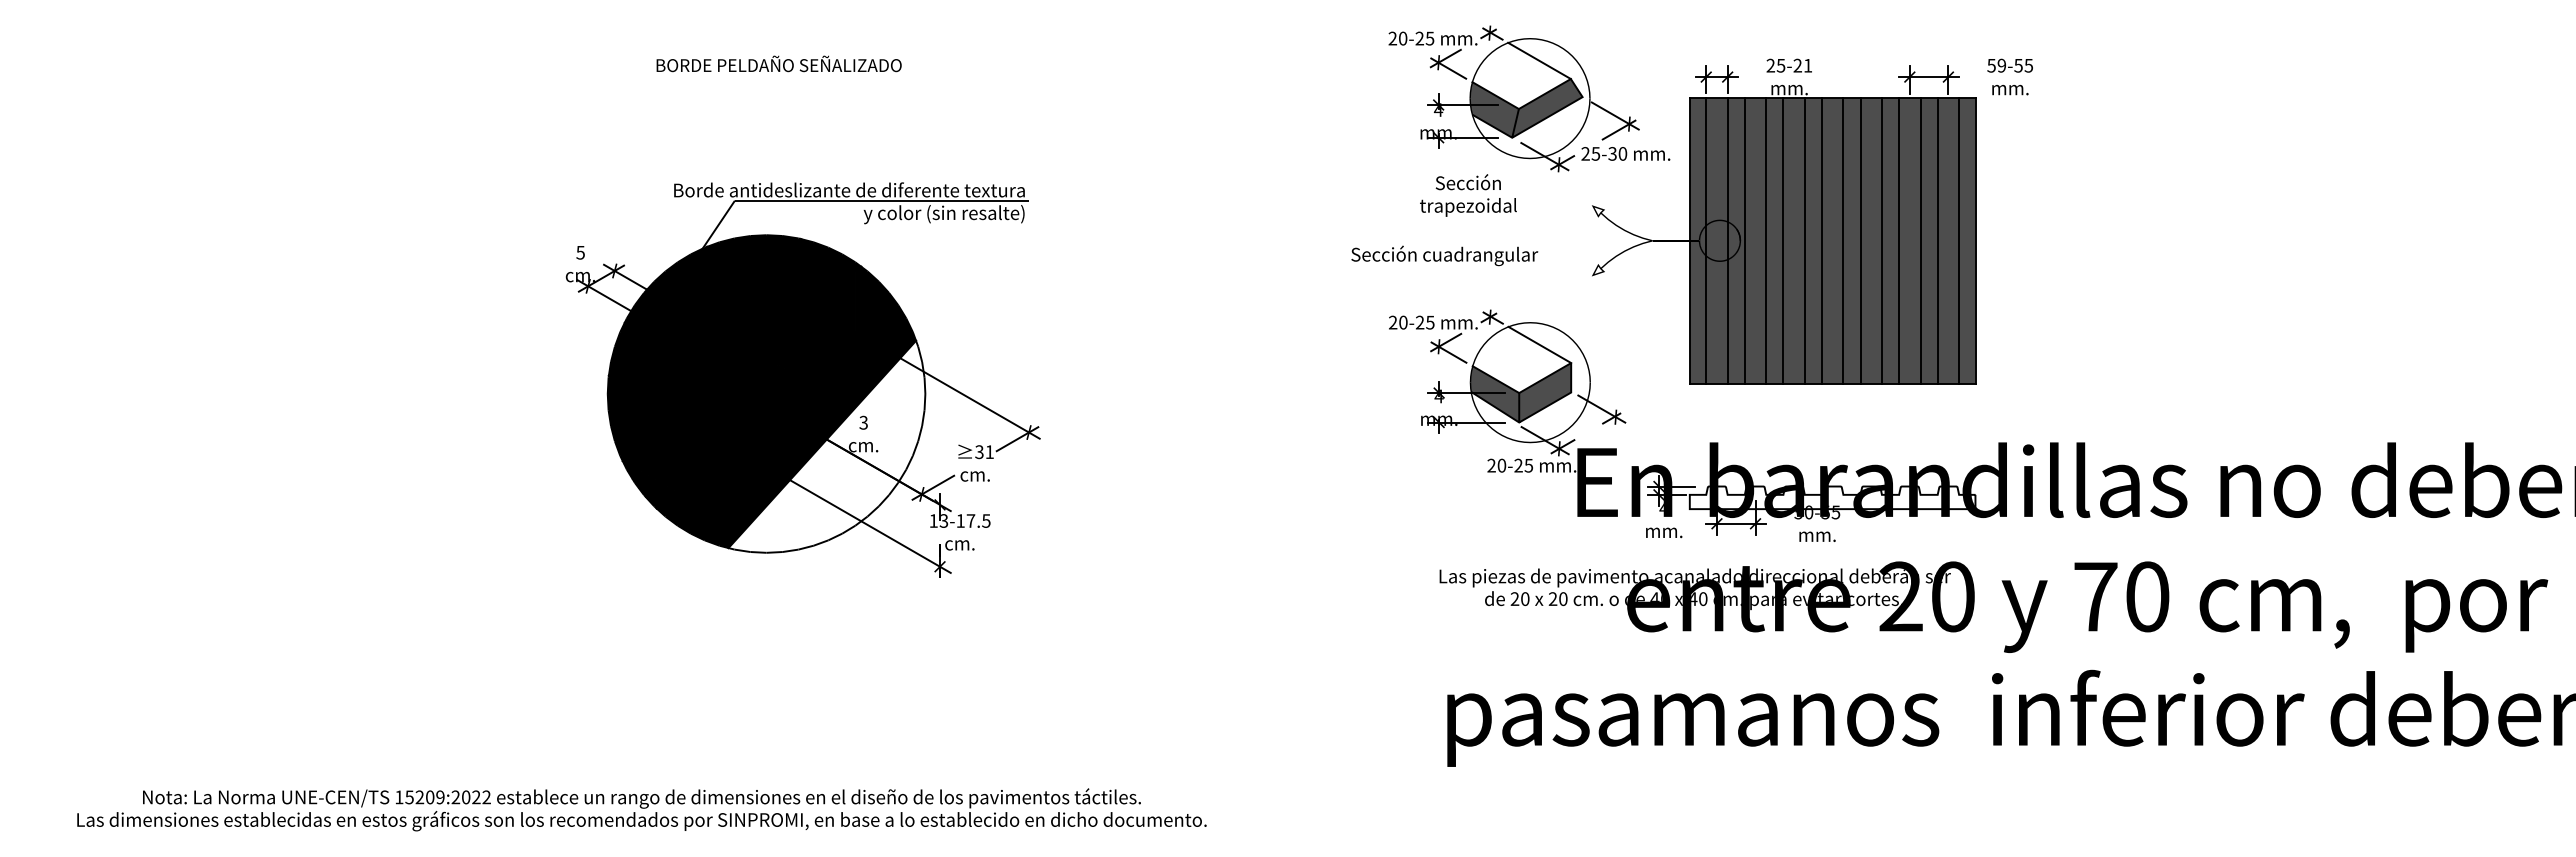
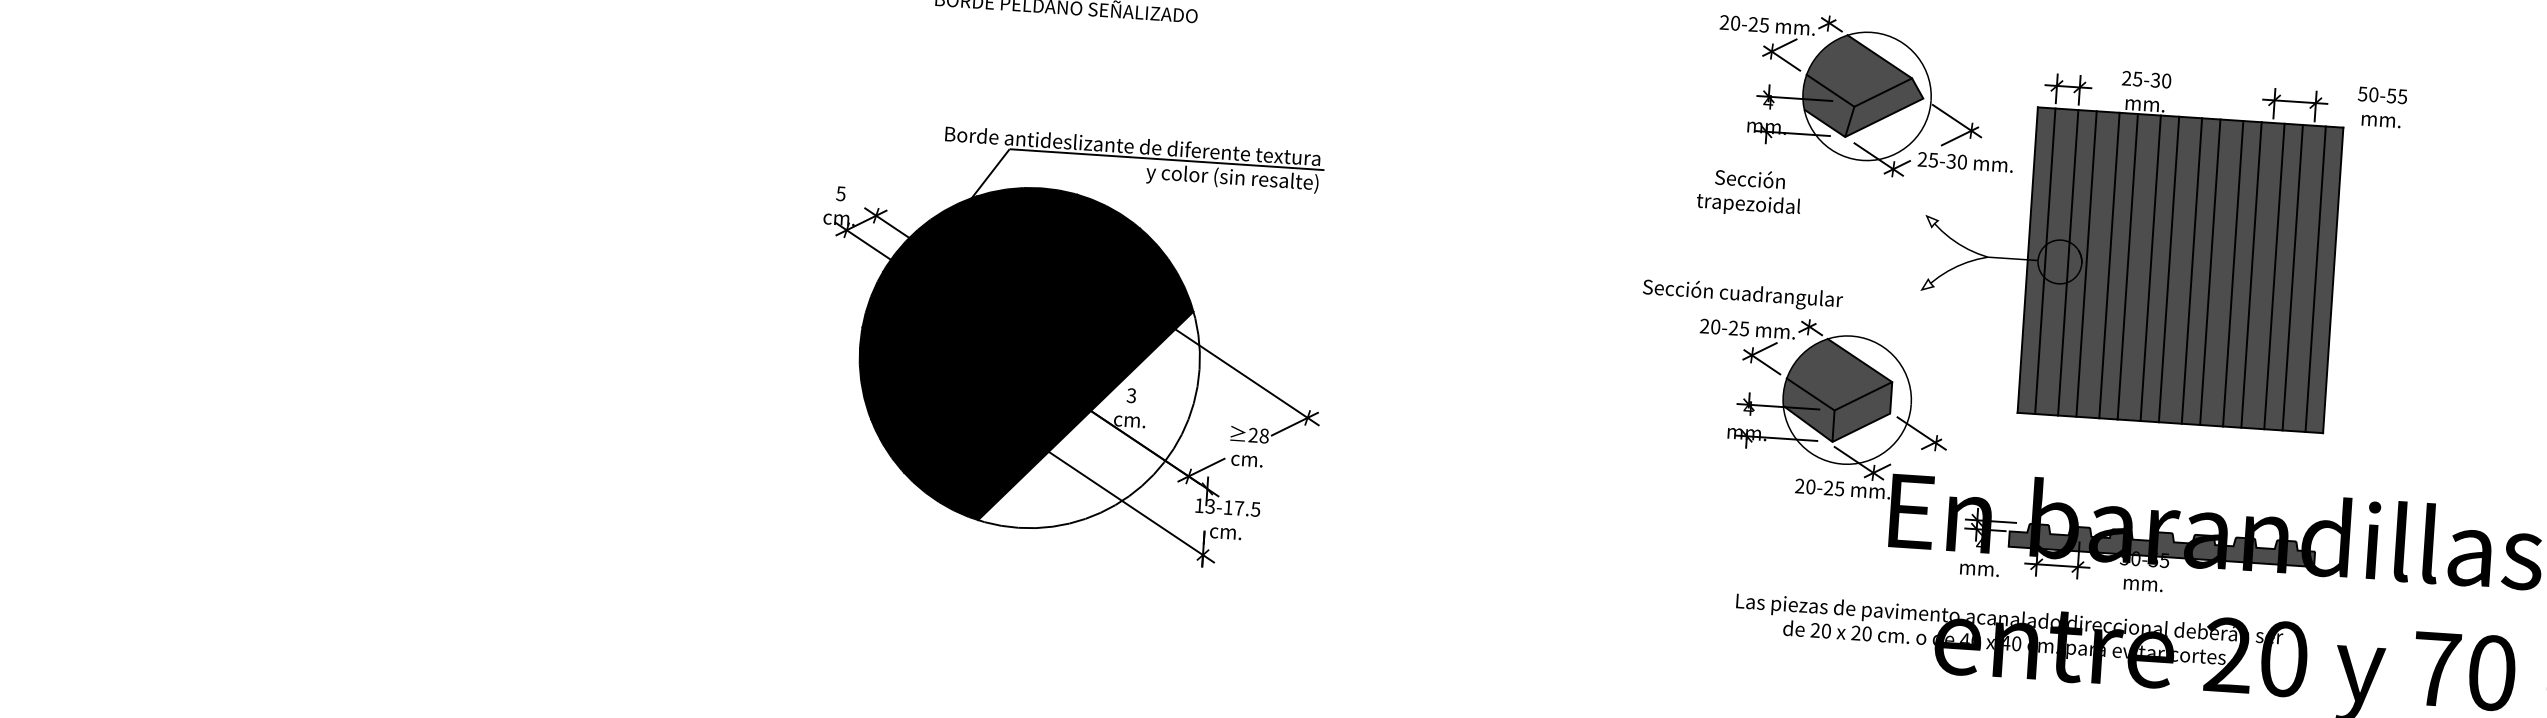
text: (1802, 65) -> (2160, 80), 25-21 -> 25-30
text: (2001, 65) -> (2373, 94), 59-55 -> 50-55
fill: (1521, 75) -> (1859, 71), added
text: (1468, 195) -> (1749, 192), moved
text: (1444, 255) -> (1742, 294), moved
fill: (1521, 359) -> (1839, 374), added
text: (984, 452) -> (1258, 436), 31 -> 28
fill: (1832, 497) -> (2162, 544), added

